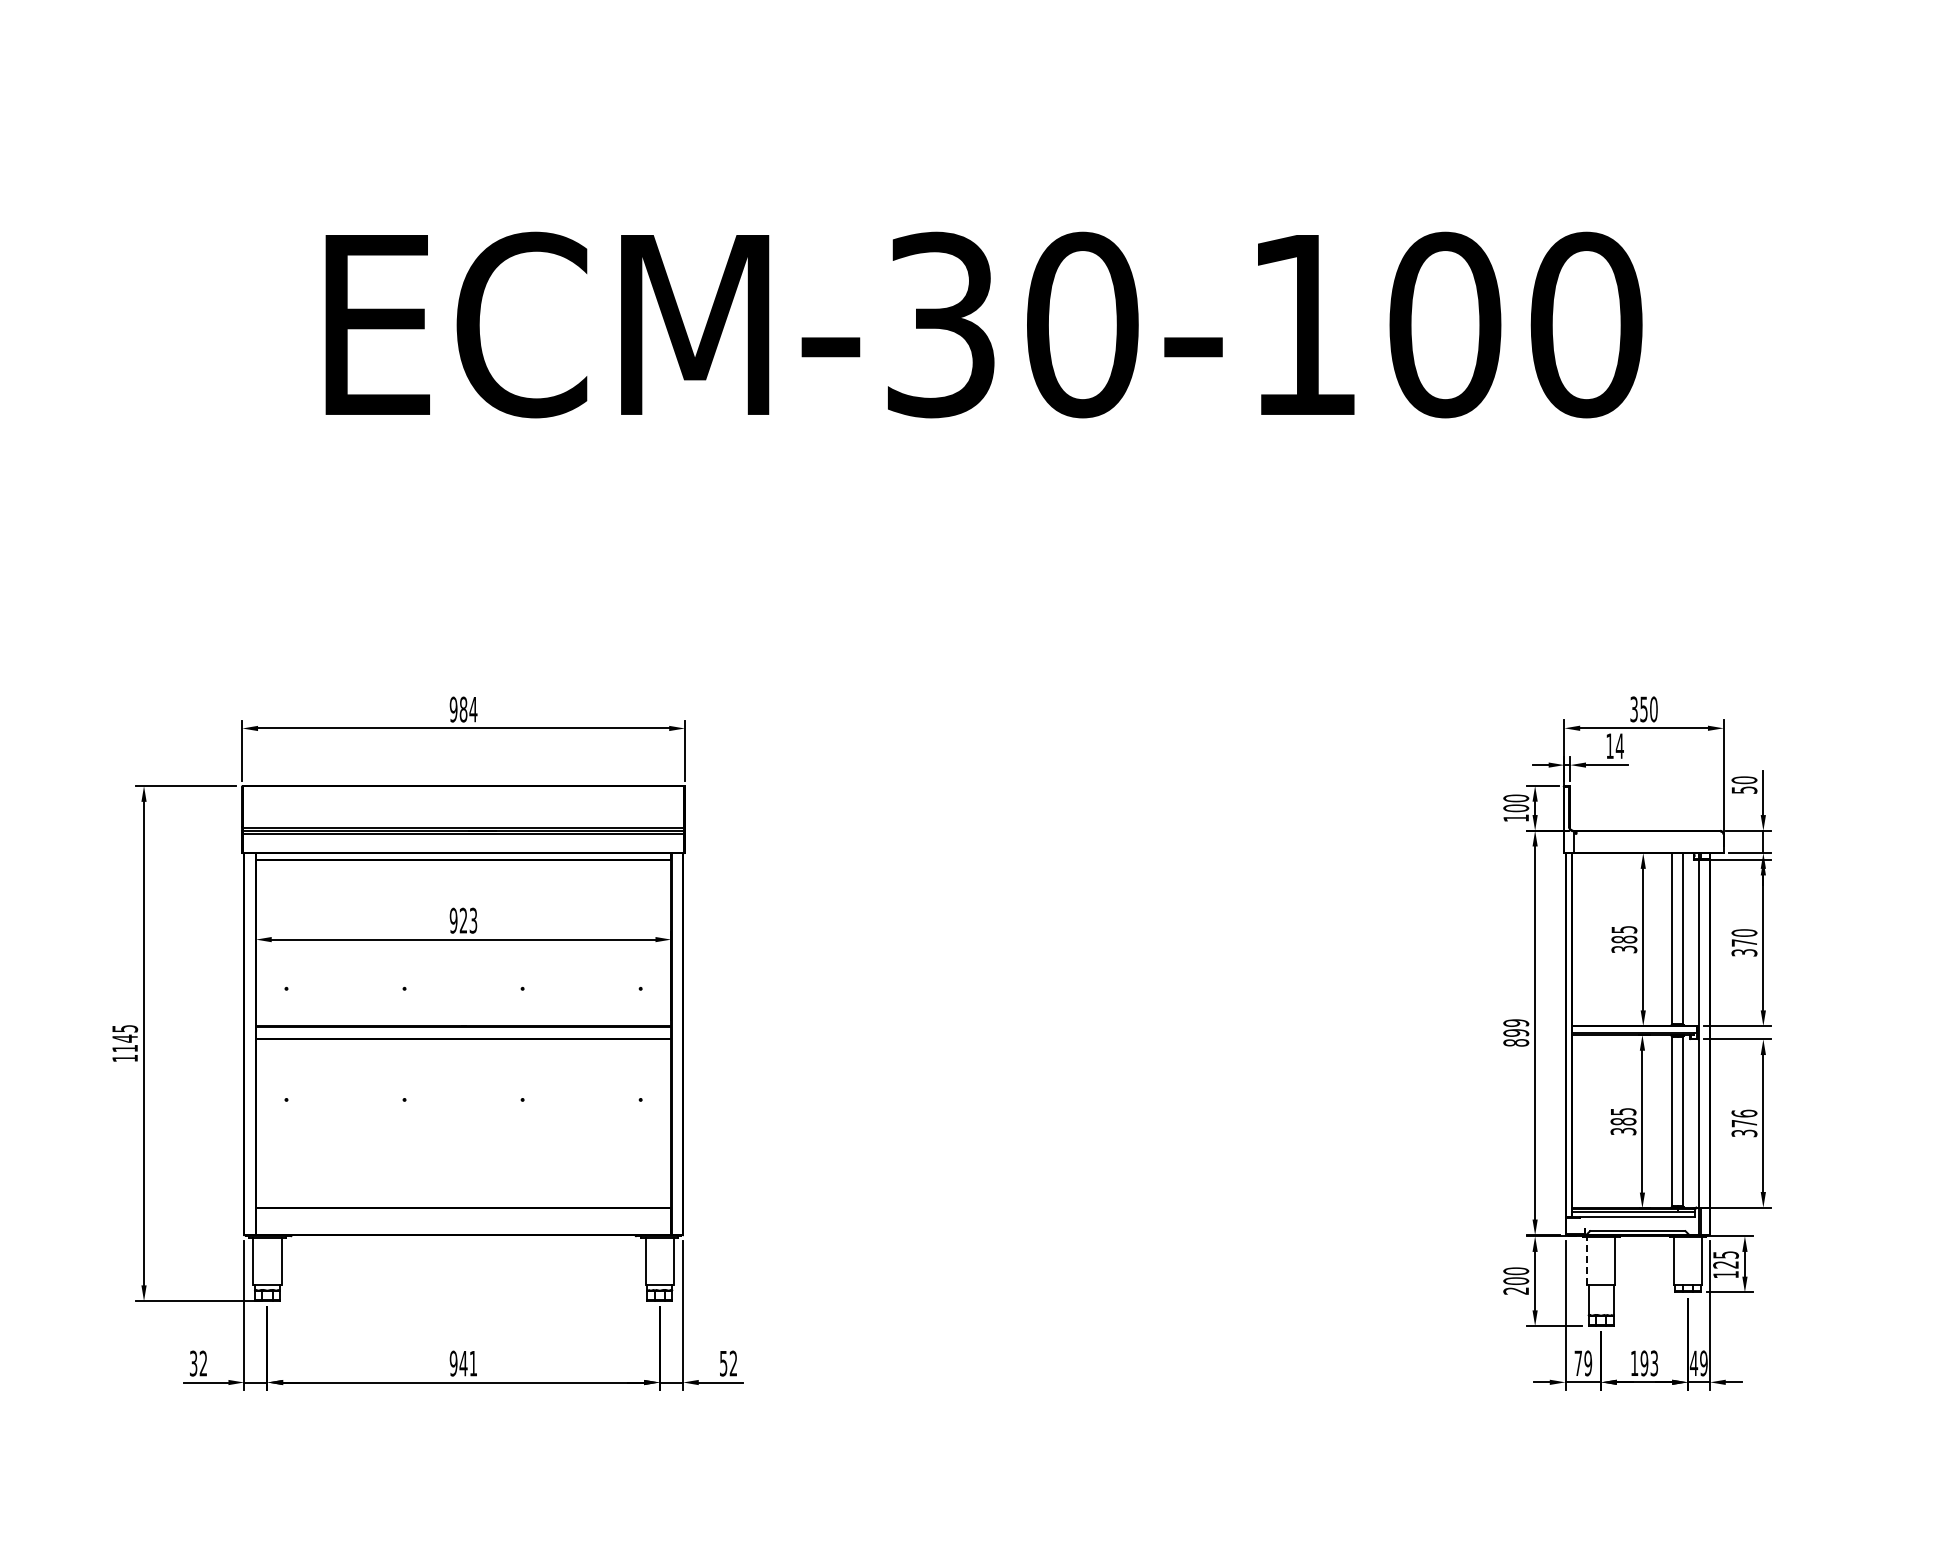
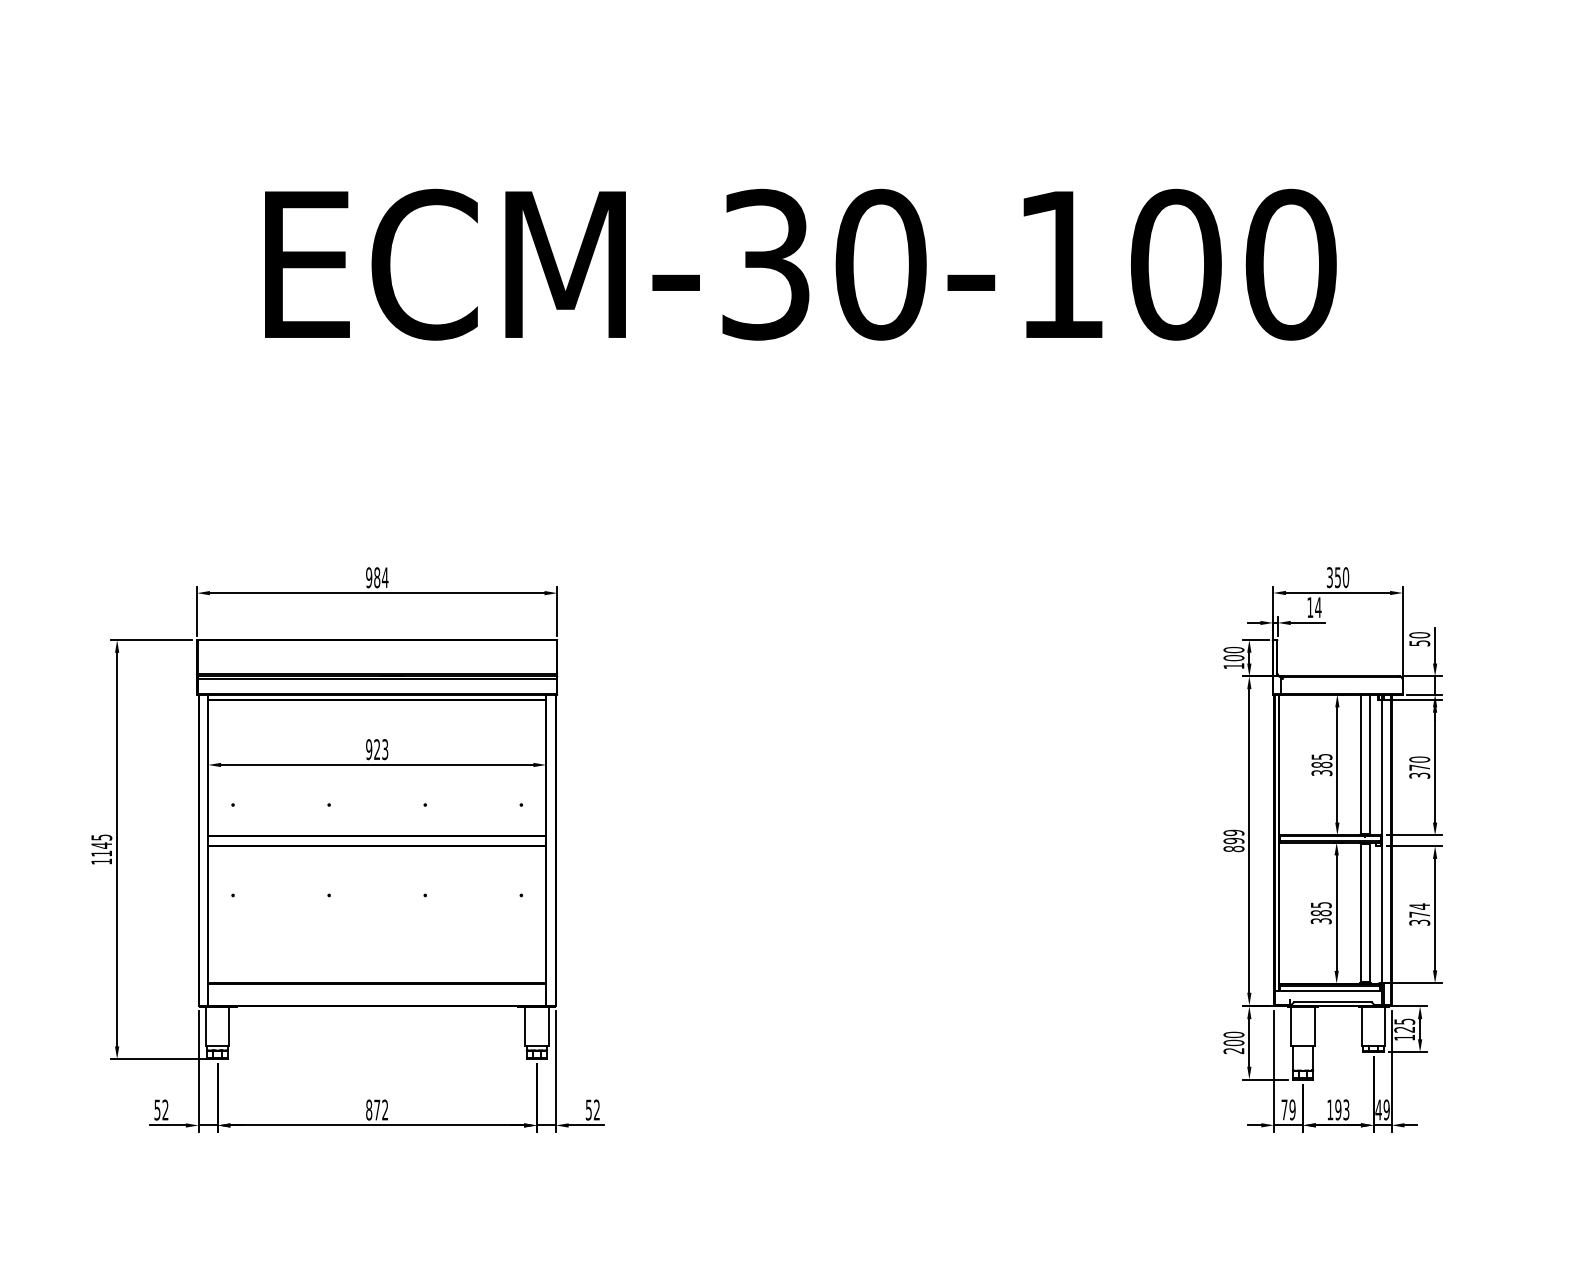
text: (1744, 1113) -> (1419, 906), 376 -> 374
line: (1586, 1261) -> (1291, 1026), dashed -> solid
text: (193, 1362) -> (157, 1109), 32 -> 52
text: (462, 1363) -> (376, 1109), 941 -> 872

